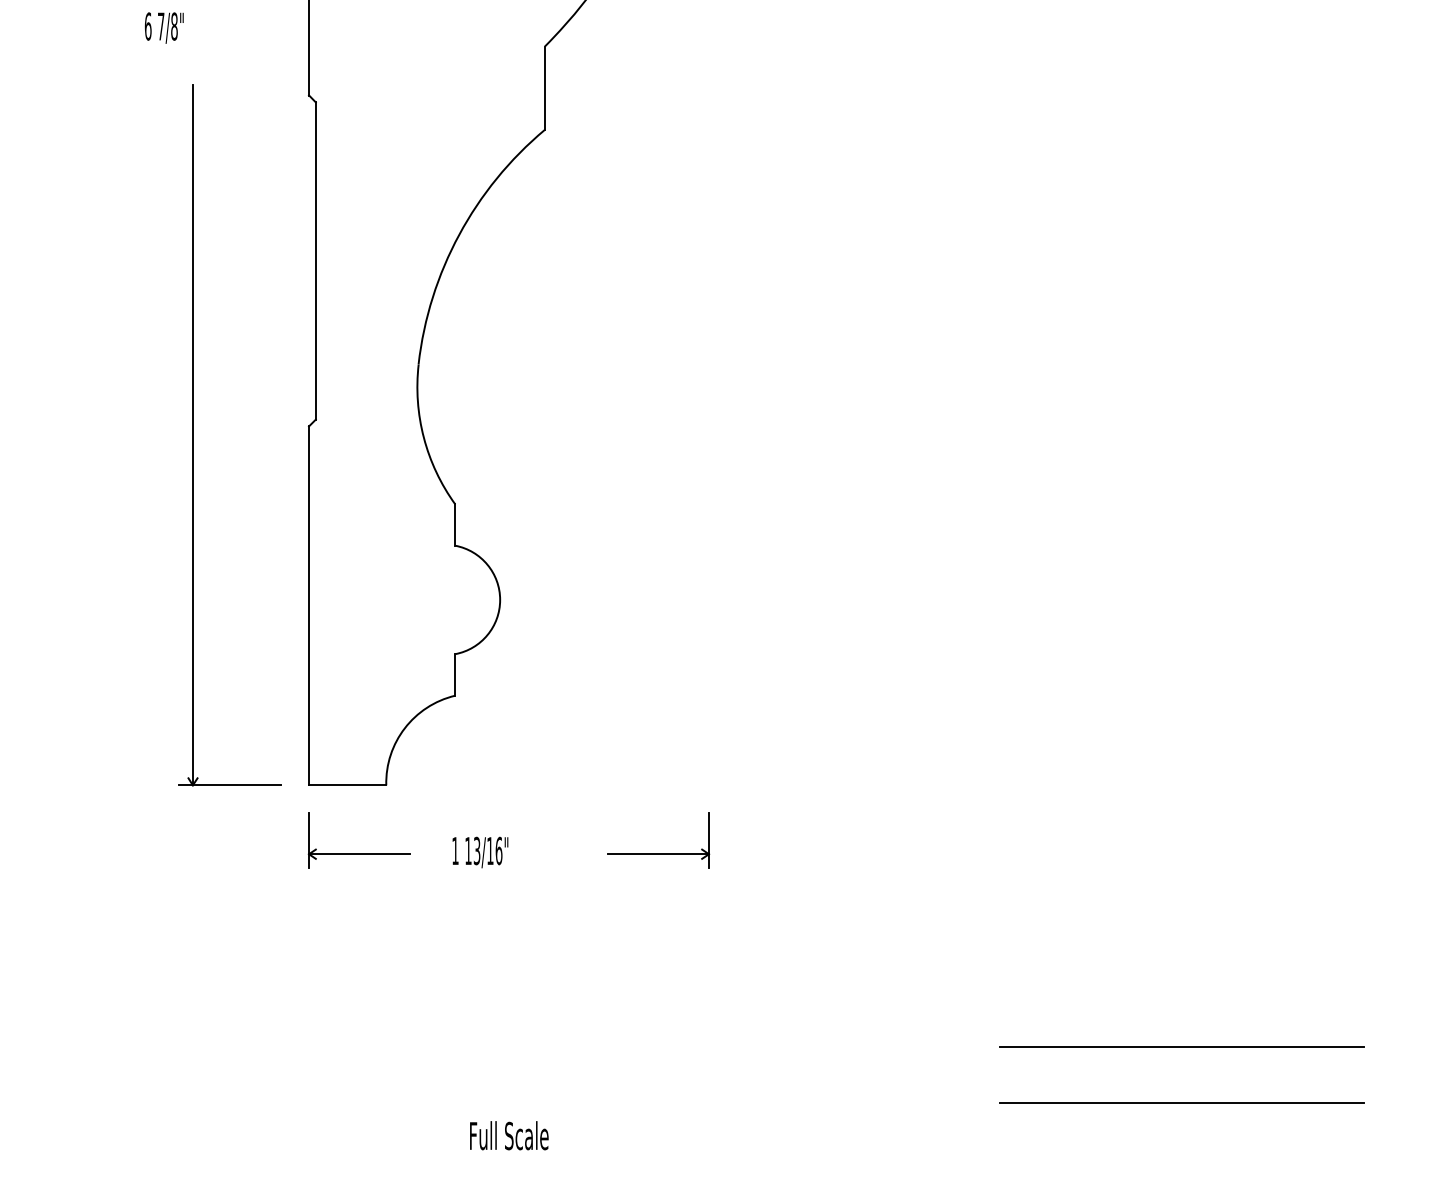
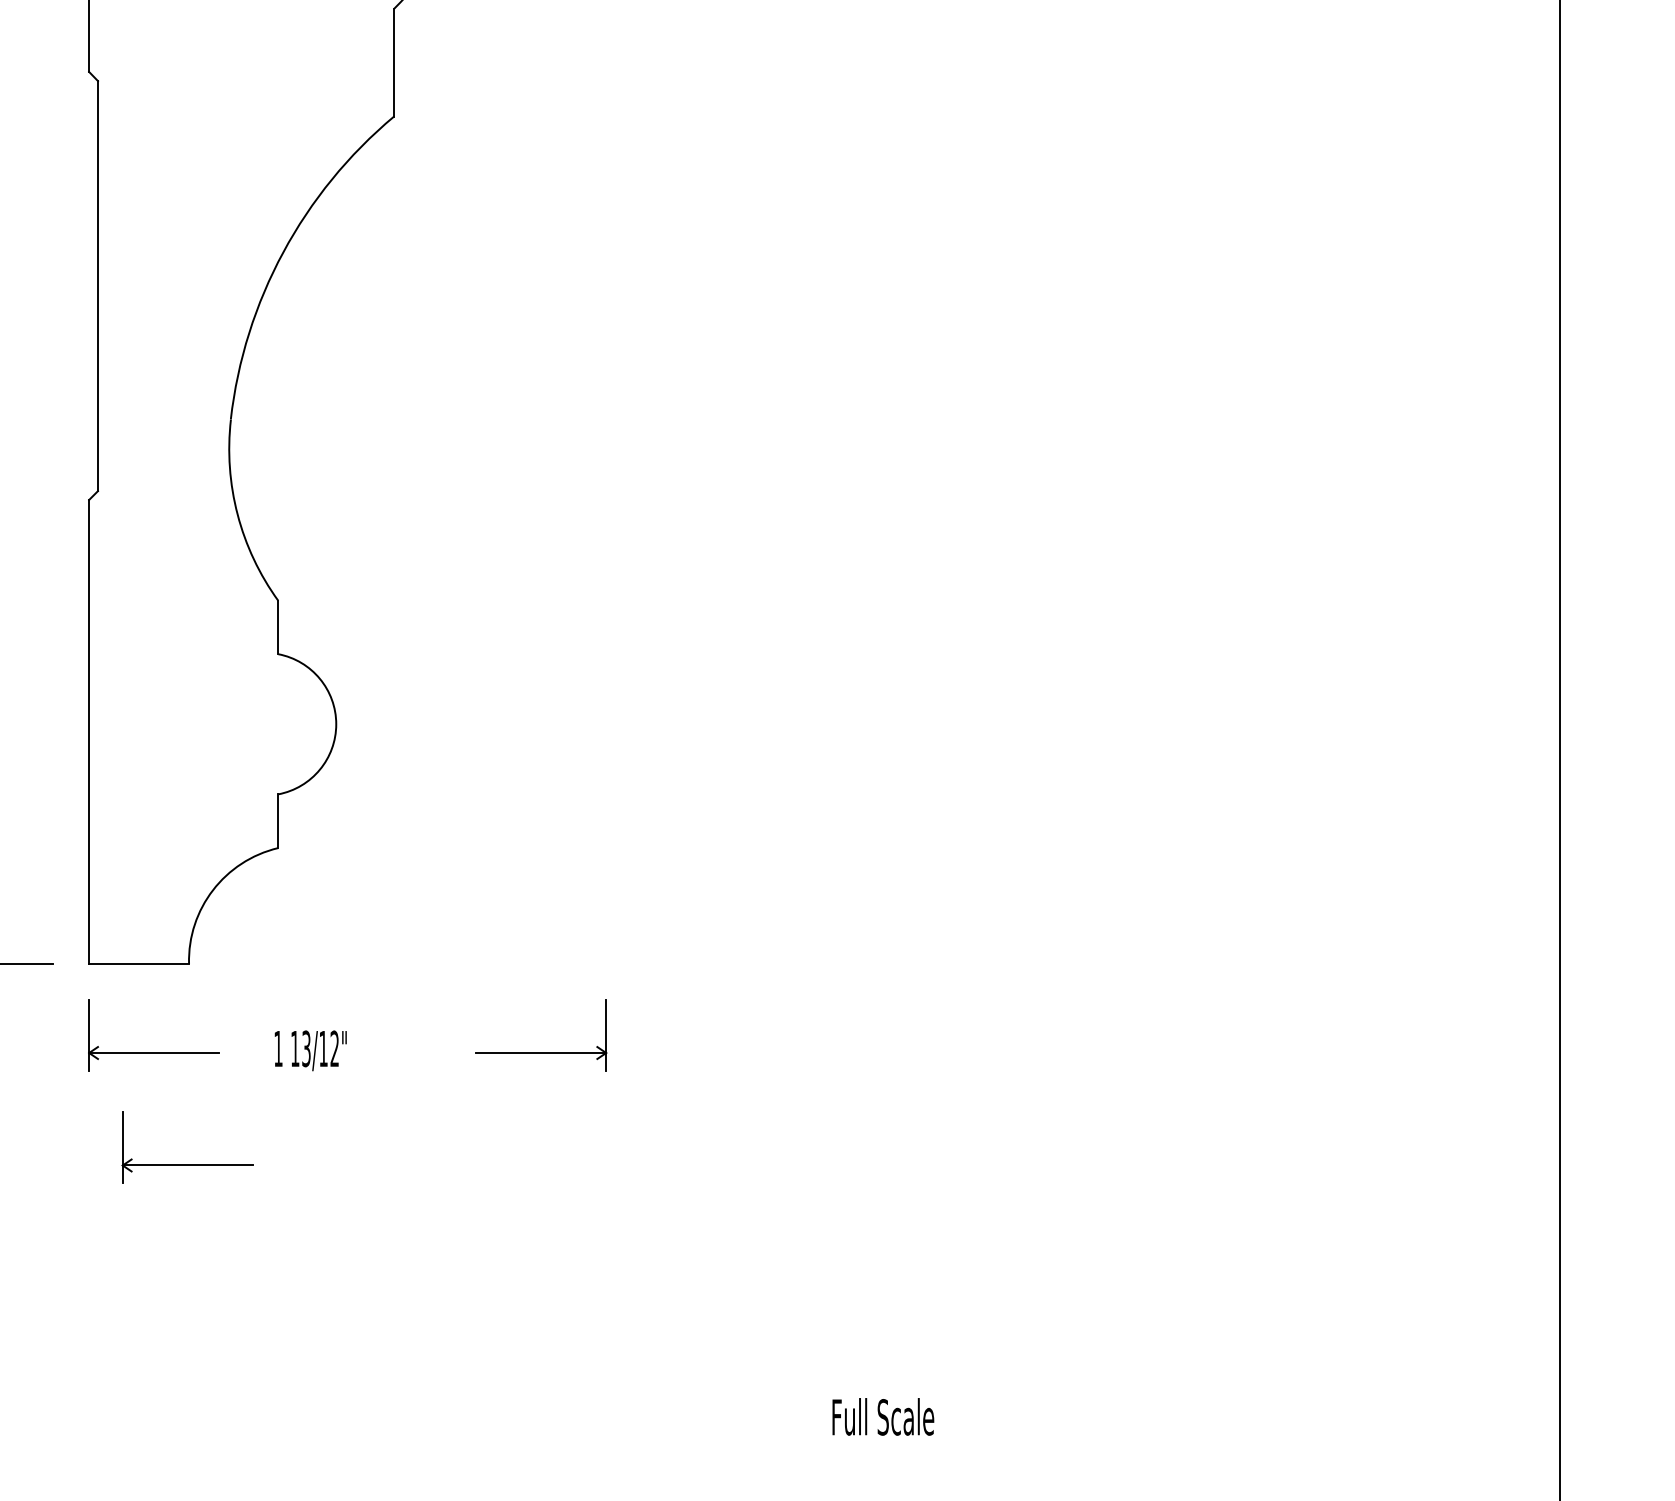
text: (498, 850) -> (334, 1048), 13/16" -> 13/12"
part: (384, 940) -> (186, 1164), added
line: (1182, 1047) -> (1218, 1302), removed
line: (1182, 1102) -> (1218, 1373), removed
text: (509, 1135) -> (883, 1416), moved

